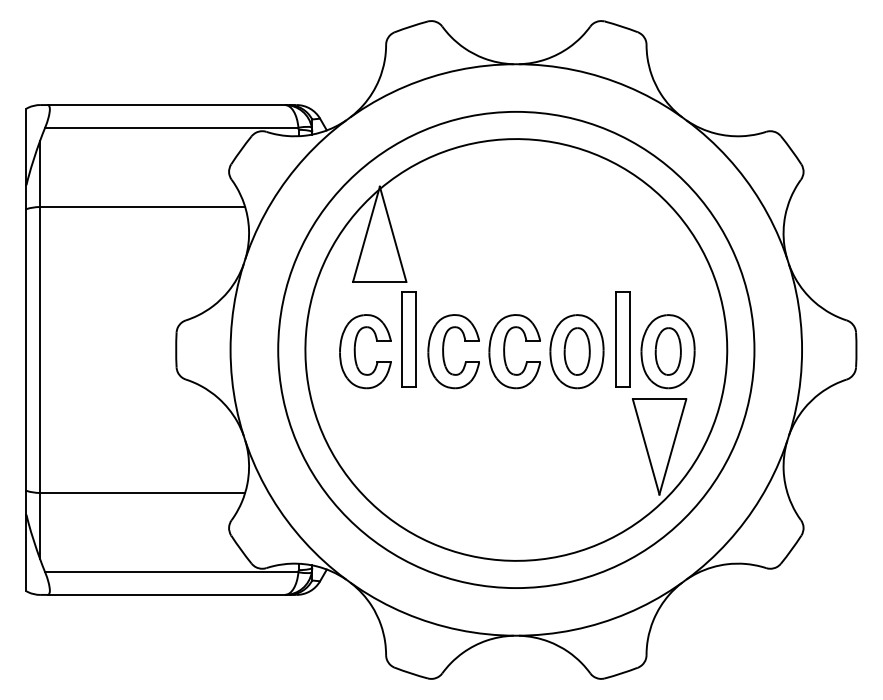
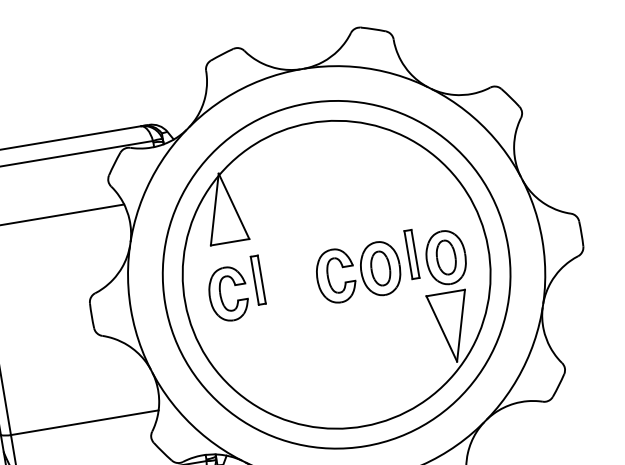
part: (408, 339) -> (257, 280), size x0.7
part: (622, 339) -> (411, 254), size x0.7
part: (444, 353) -> (285, 285), removed

